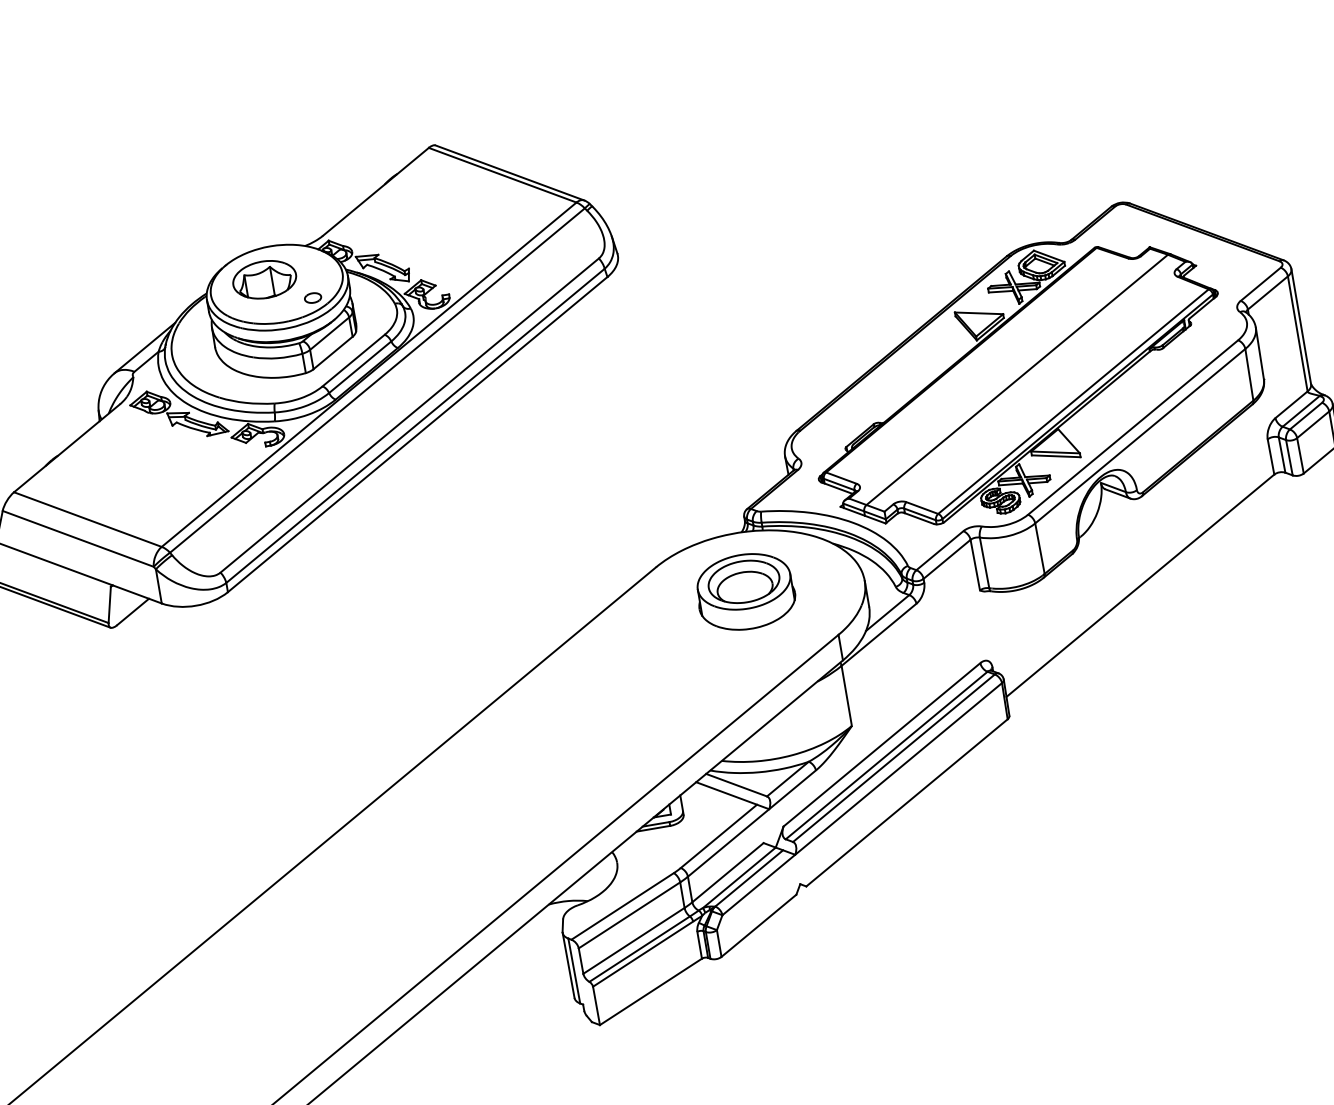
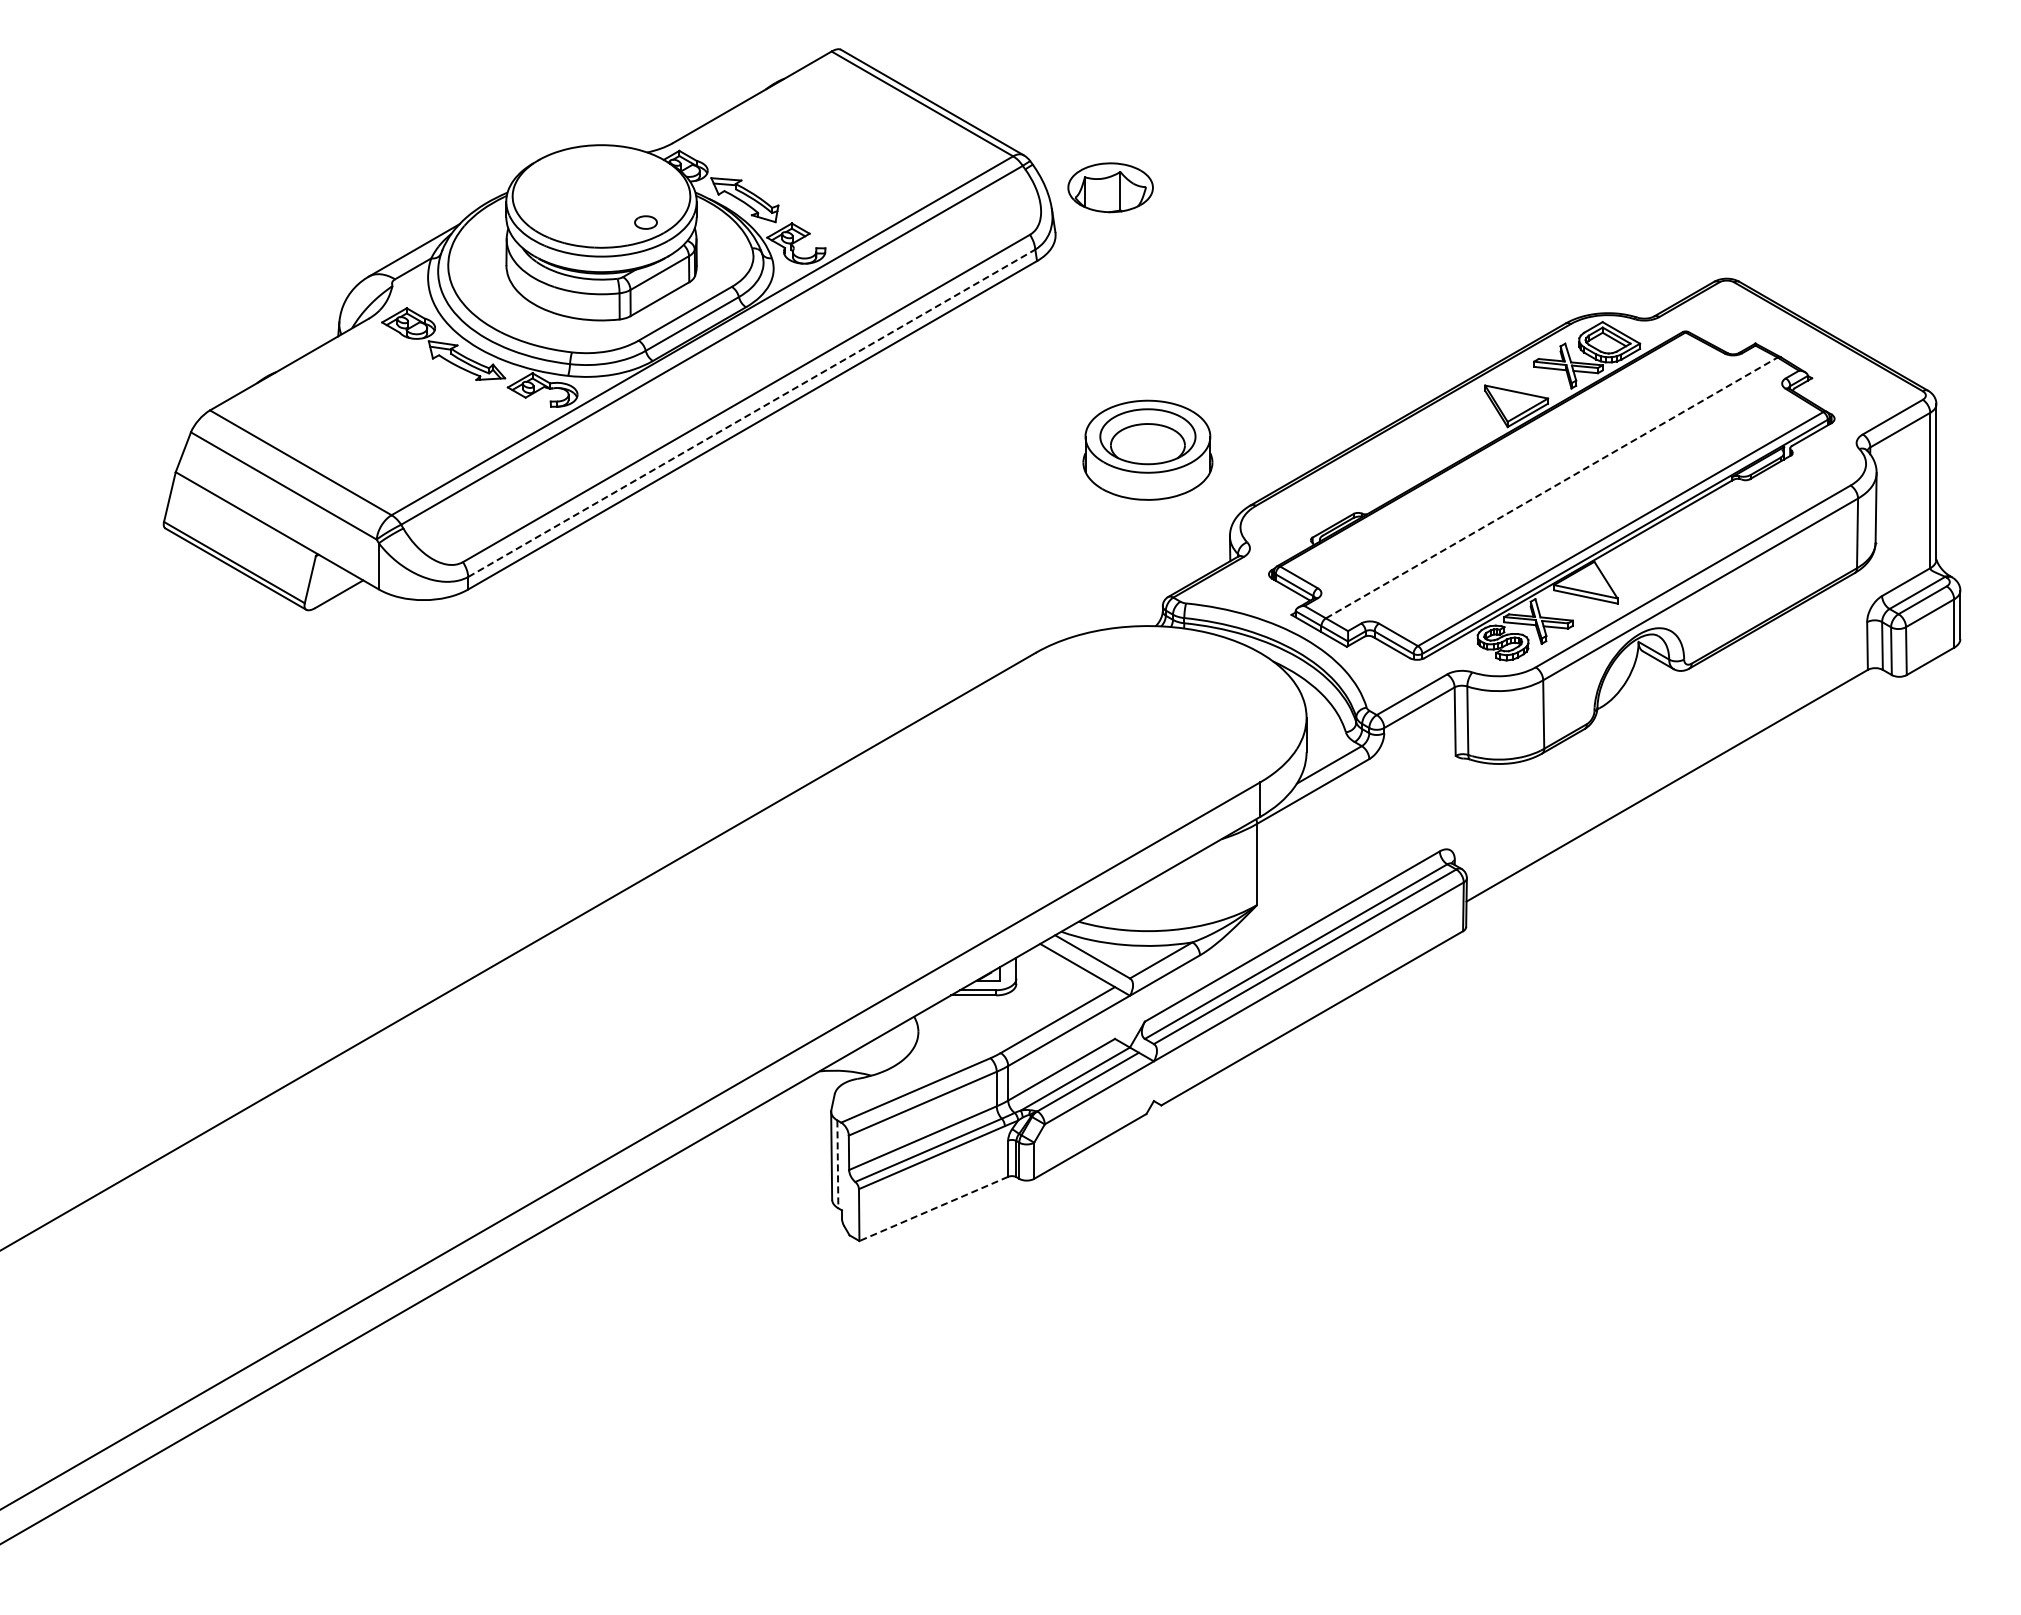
part: (264, 279) -> (1110, 187), moved
line: (1016, 379) -> (1551, 487), solid -> dashed
line: (416, 425) -> (752, 413), solid -> dashed
part: (745, 591) -> (1147, 449), moved
line: (574, 971) -> (837, 1164), solid -> dashed
line: (650, 991) -> (933, 1208), solid -> dashed

